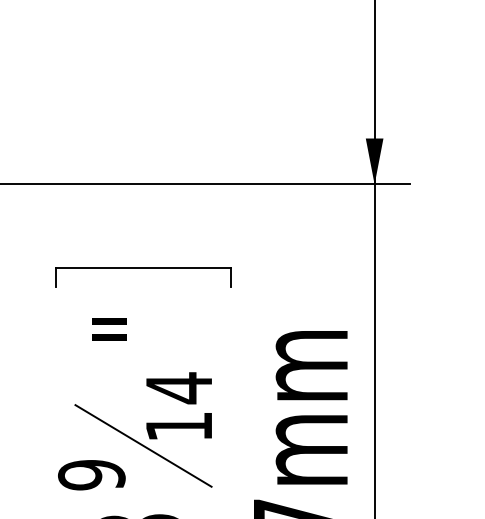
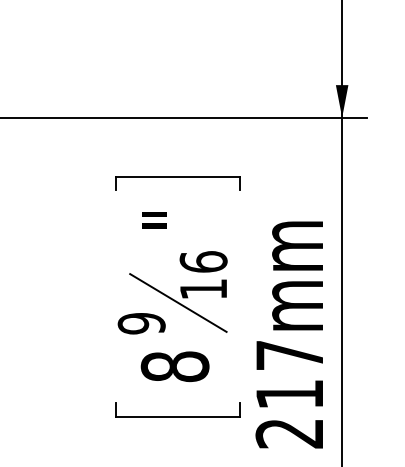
text: (178, 387) -> (203, 261), 14 -> 16

